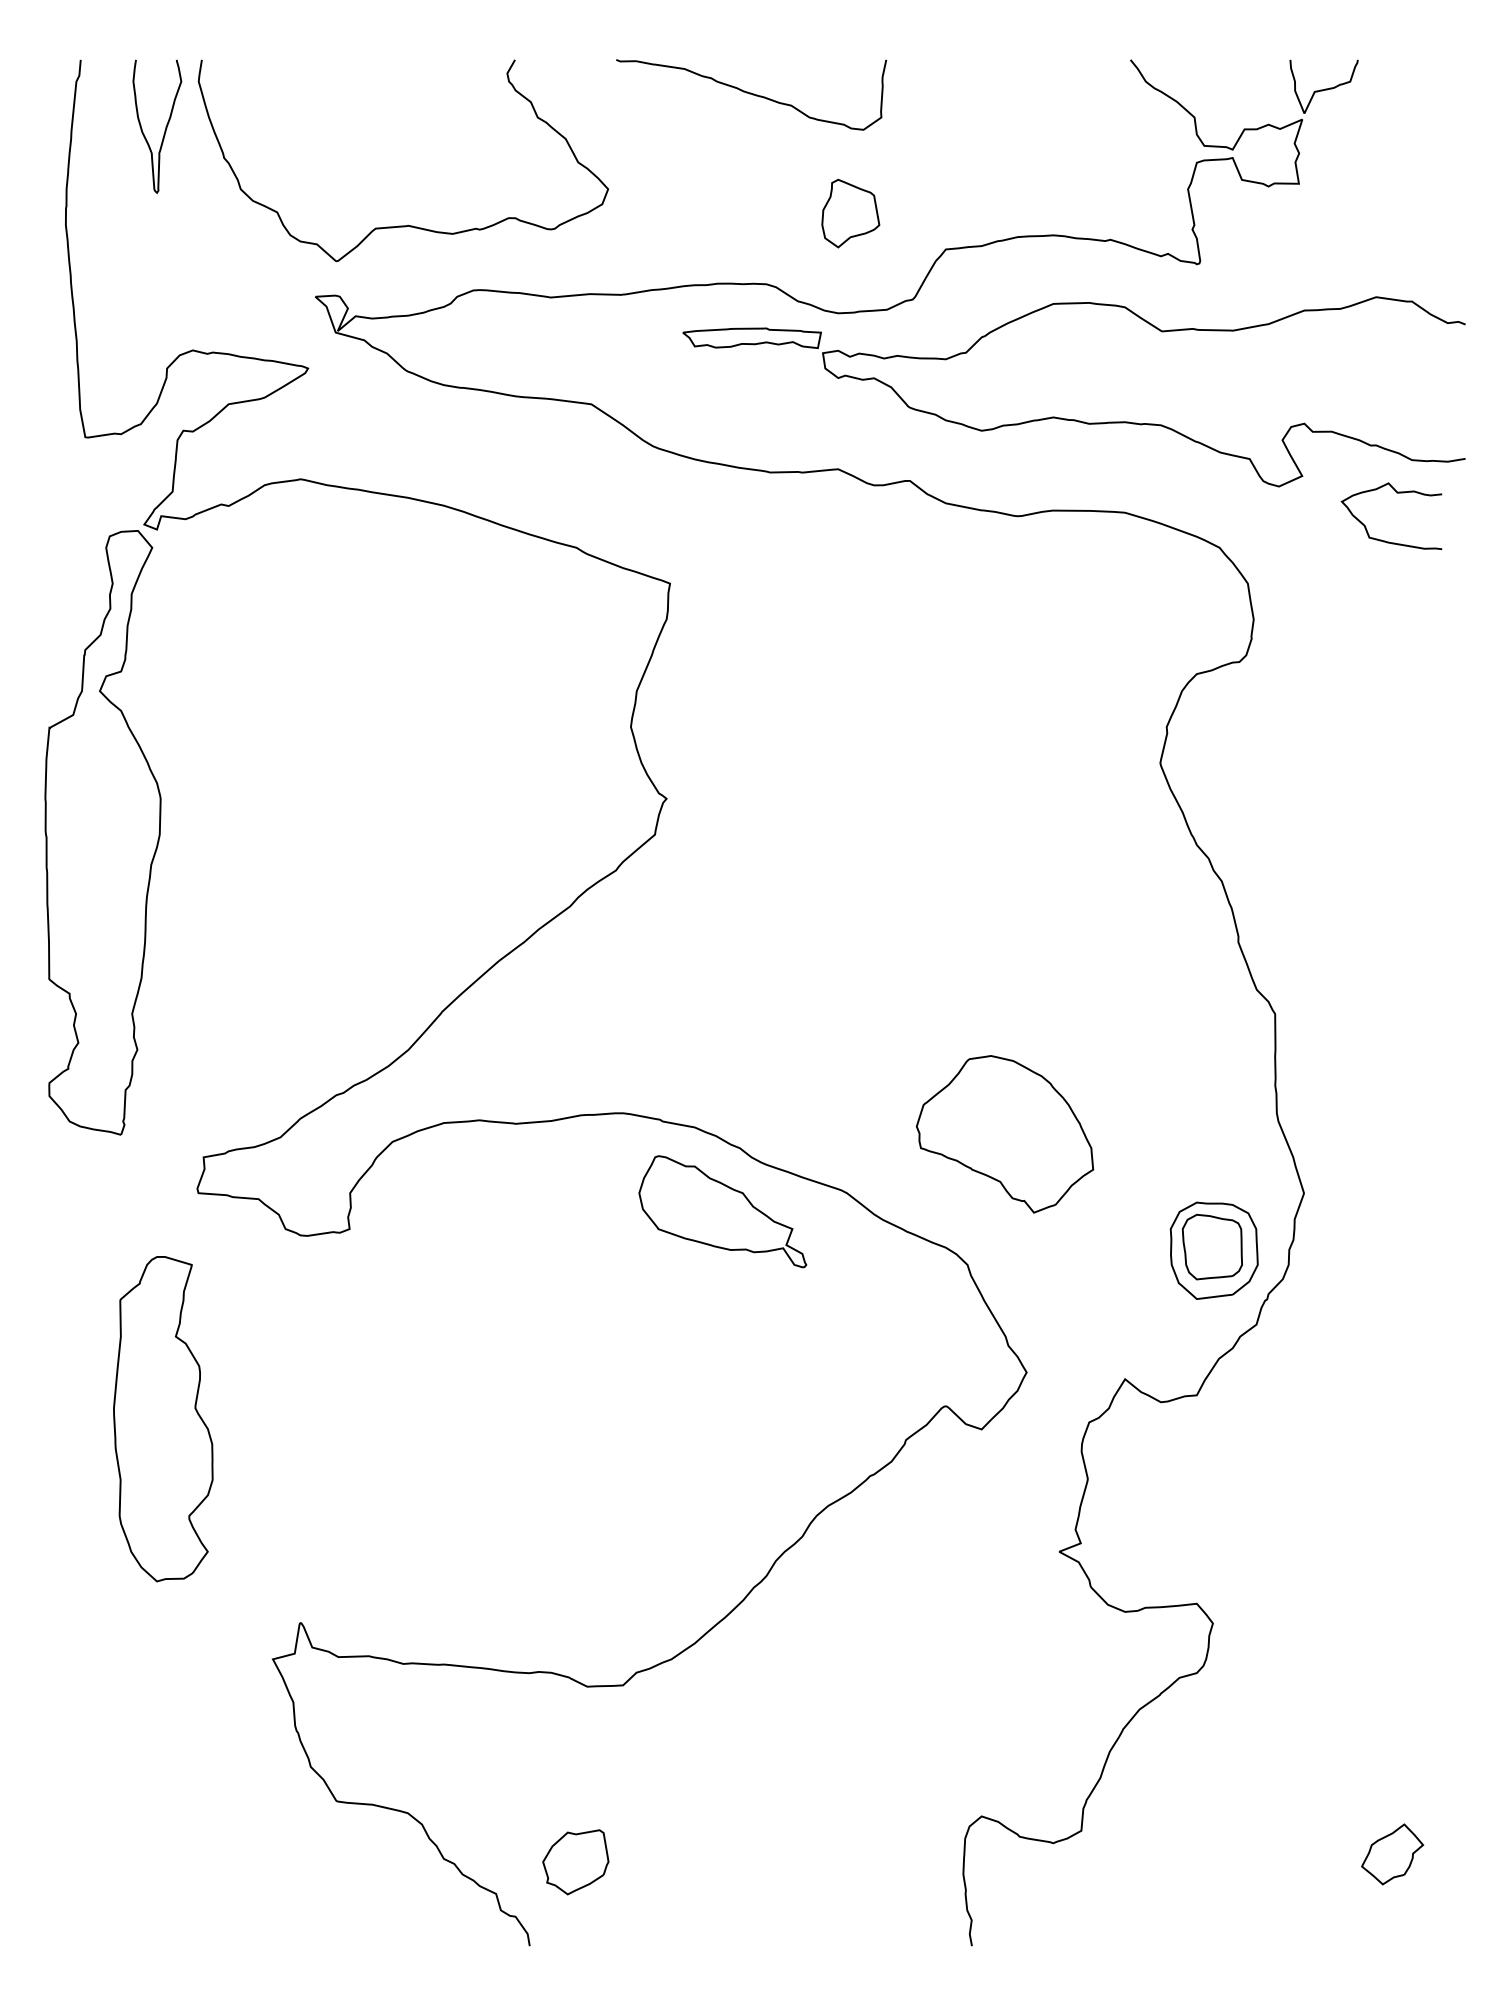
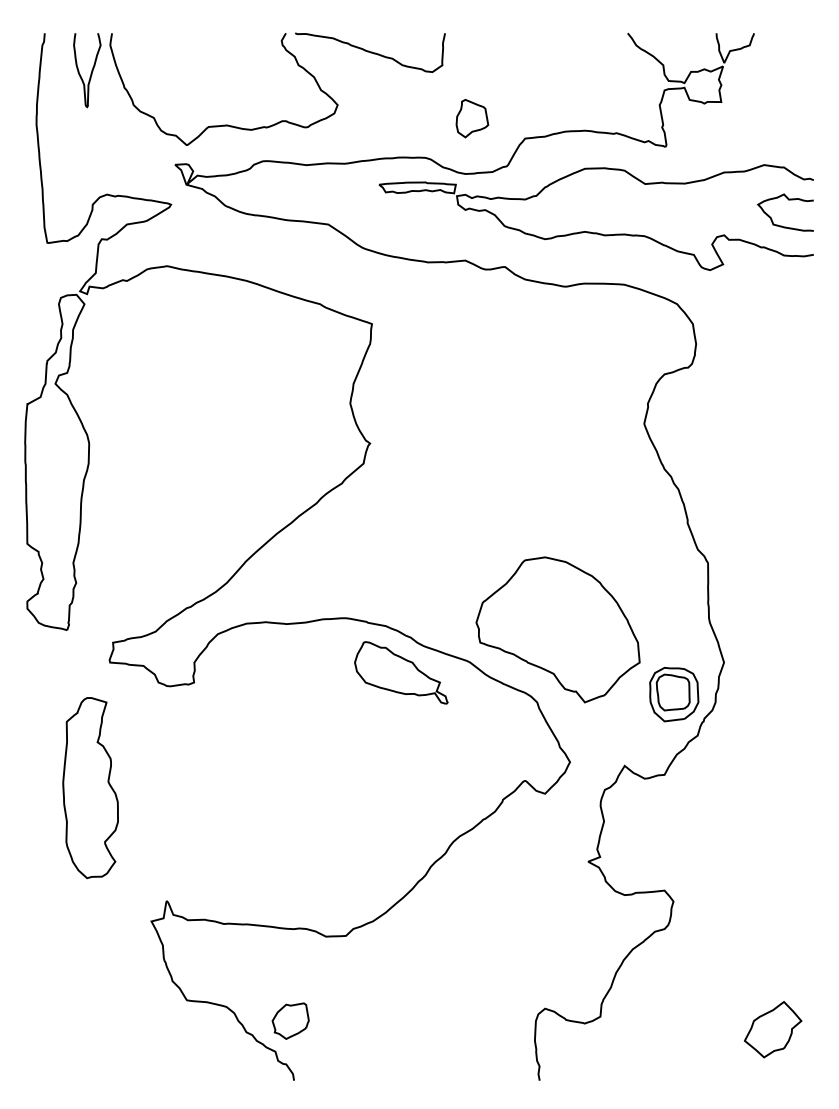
curve: (751, 94) -> (370, 52), moved
curve: (1396, 494) -> (788, 200), moved
part: (1004, 1133) -> (557, 629), size x1.67
part: (1392, 1853) -> (773, 1029), size x1.67
part: (575, 1861) -> (290, 1020), moved

